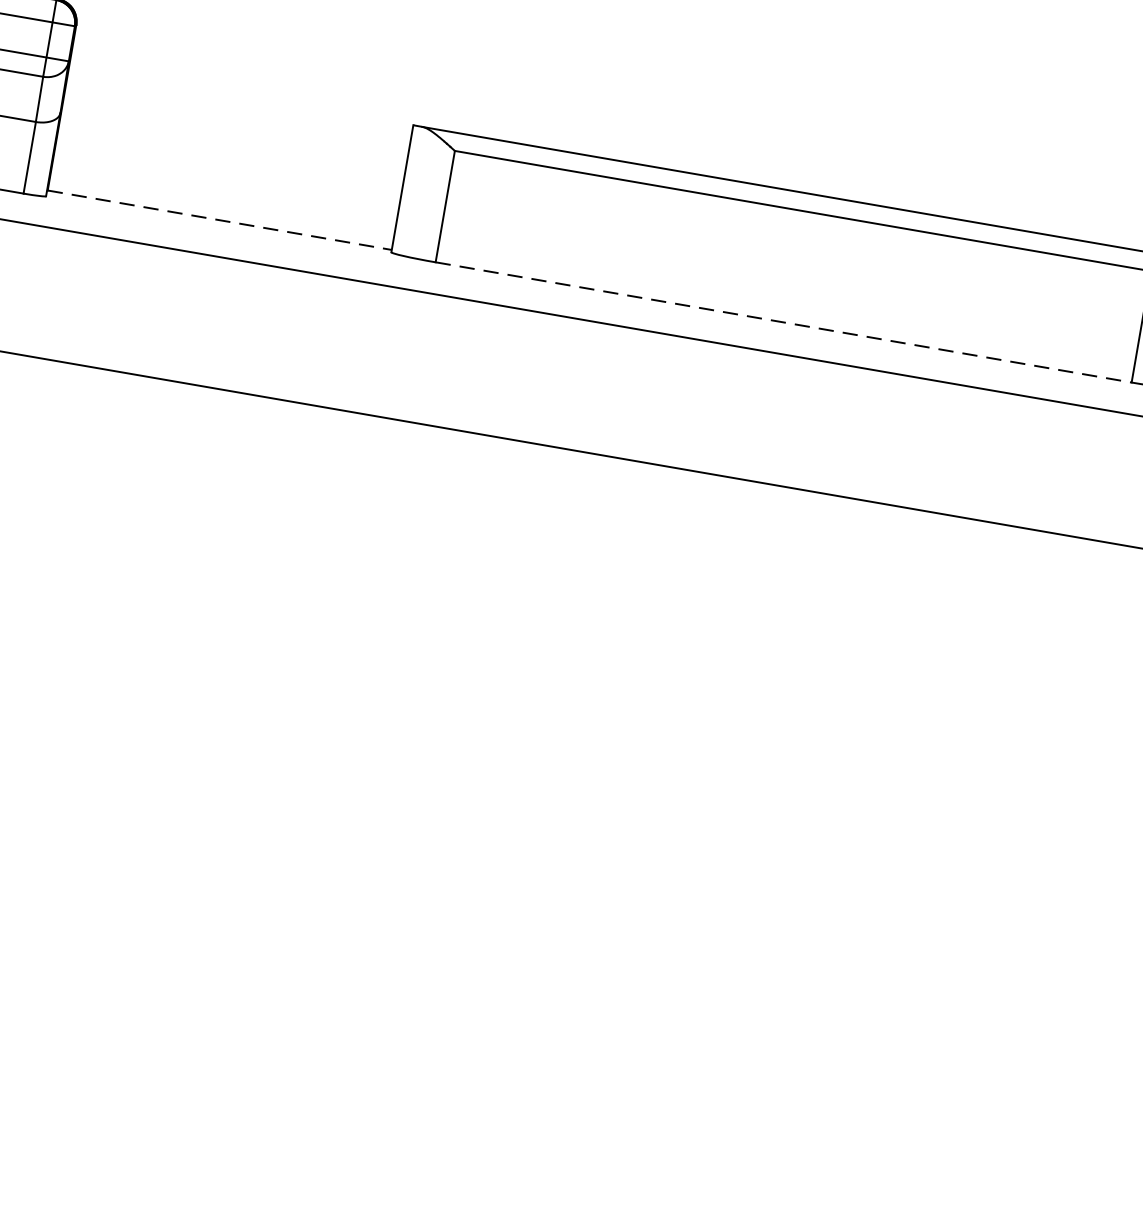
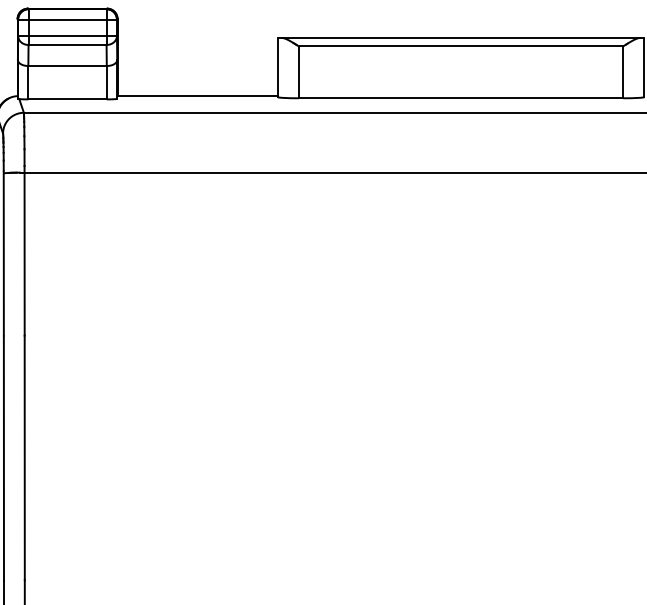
line: (221, 221) -> (198, 96), dashed -> solid
line: (784, 323) -> (461, 98), dashed -> solid

